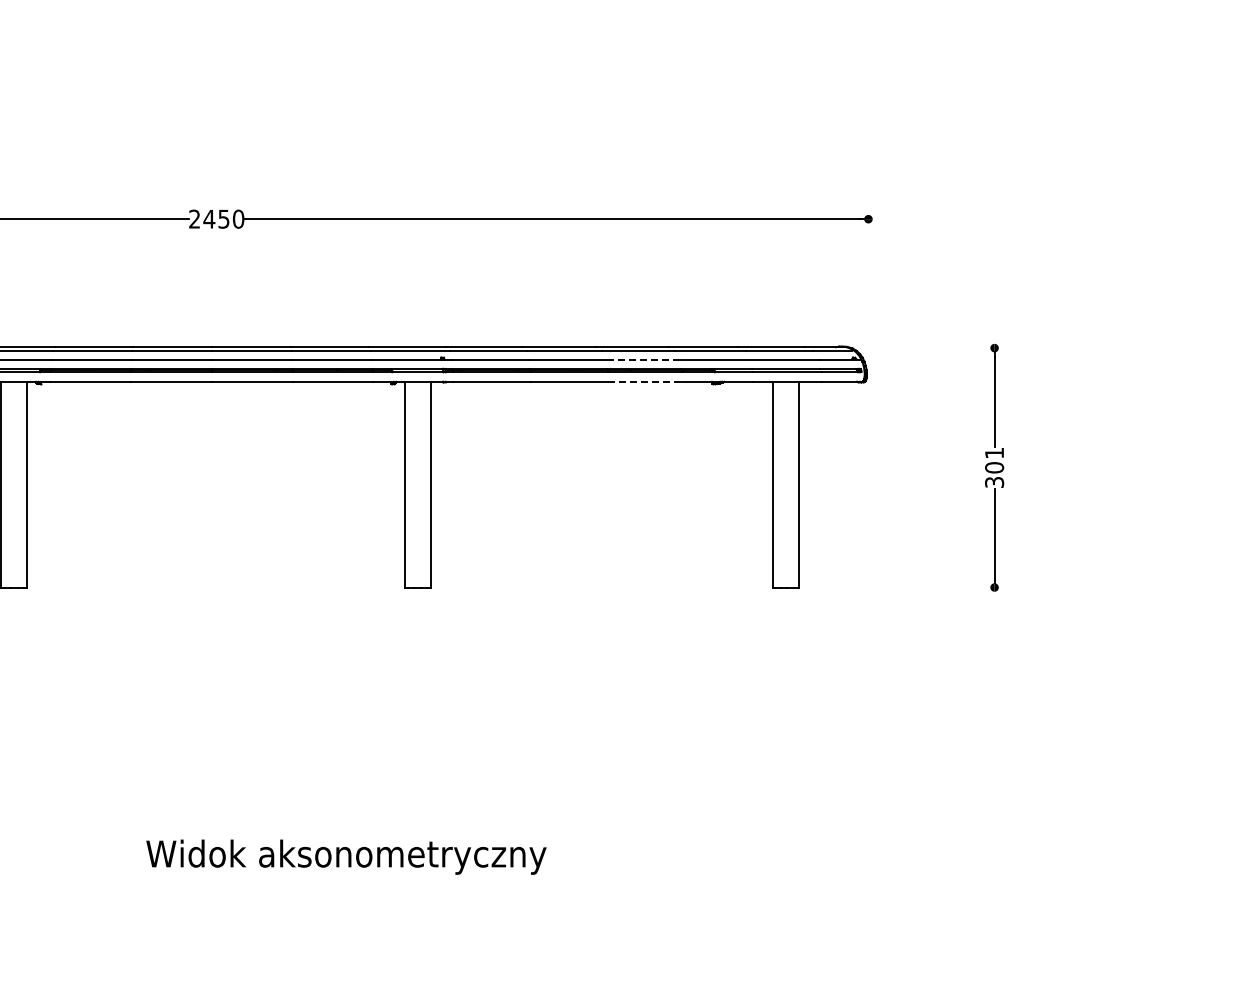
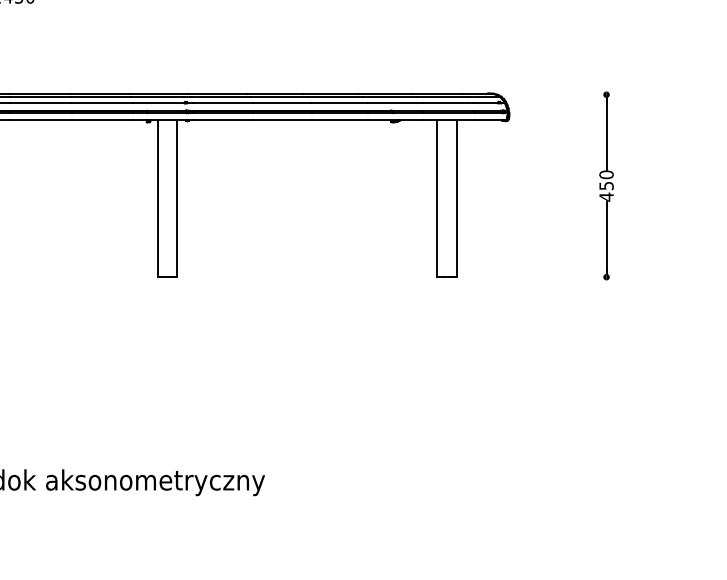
line: (644, 359) -> (339, 103), dashed -> solid
line: (645, 381) -> (340, 120), dashed -> solid
text: (994, 467) -> (606, 185), 301 -> 450

